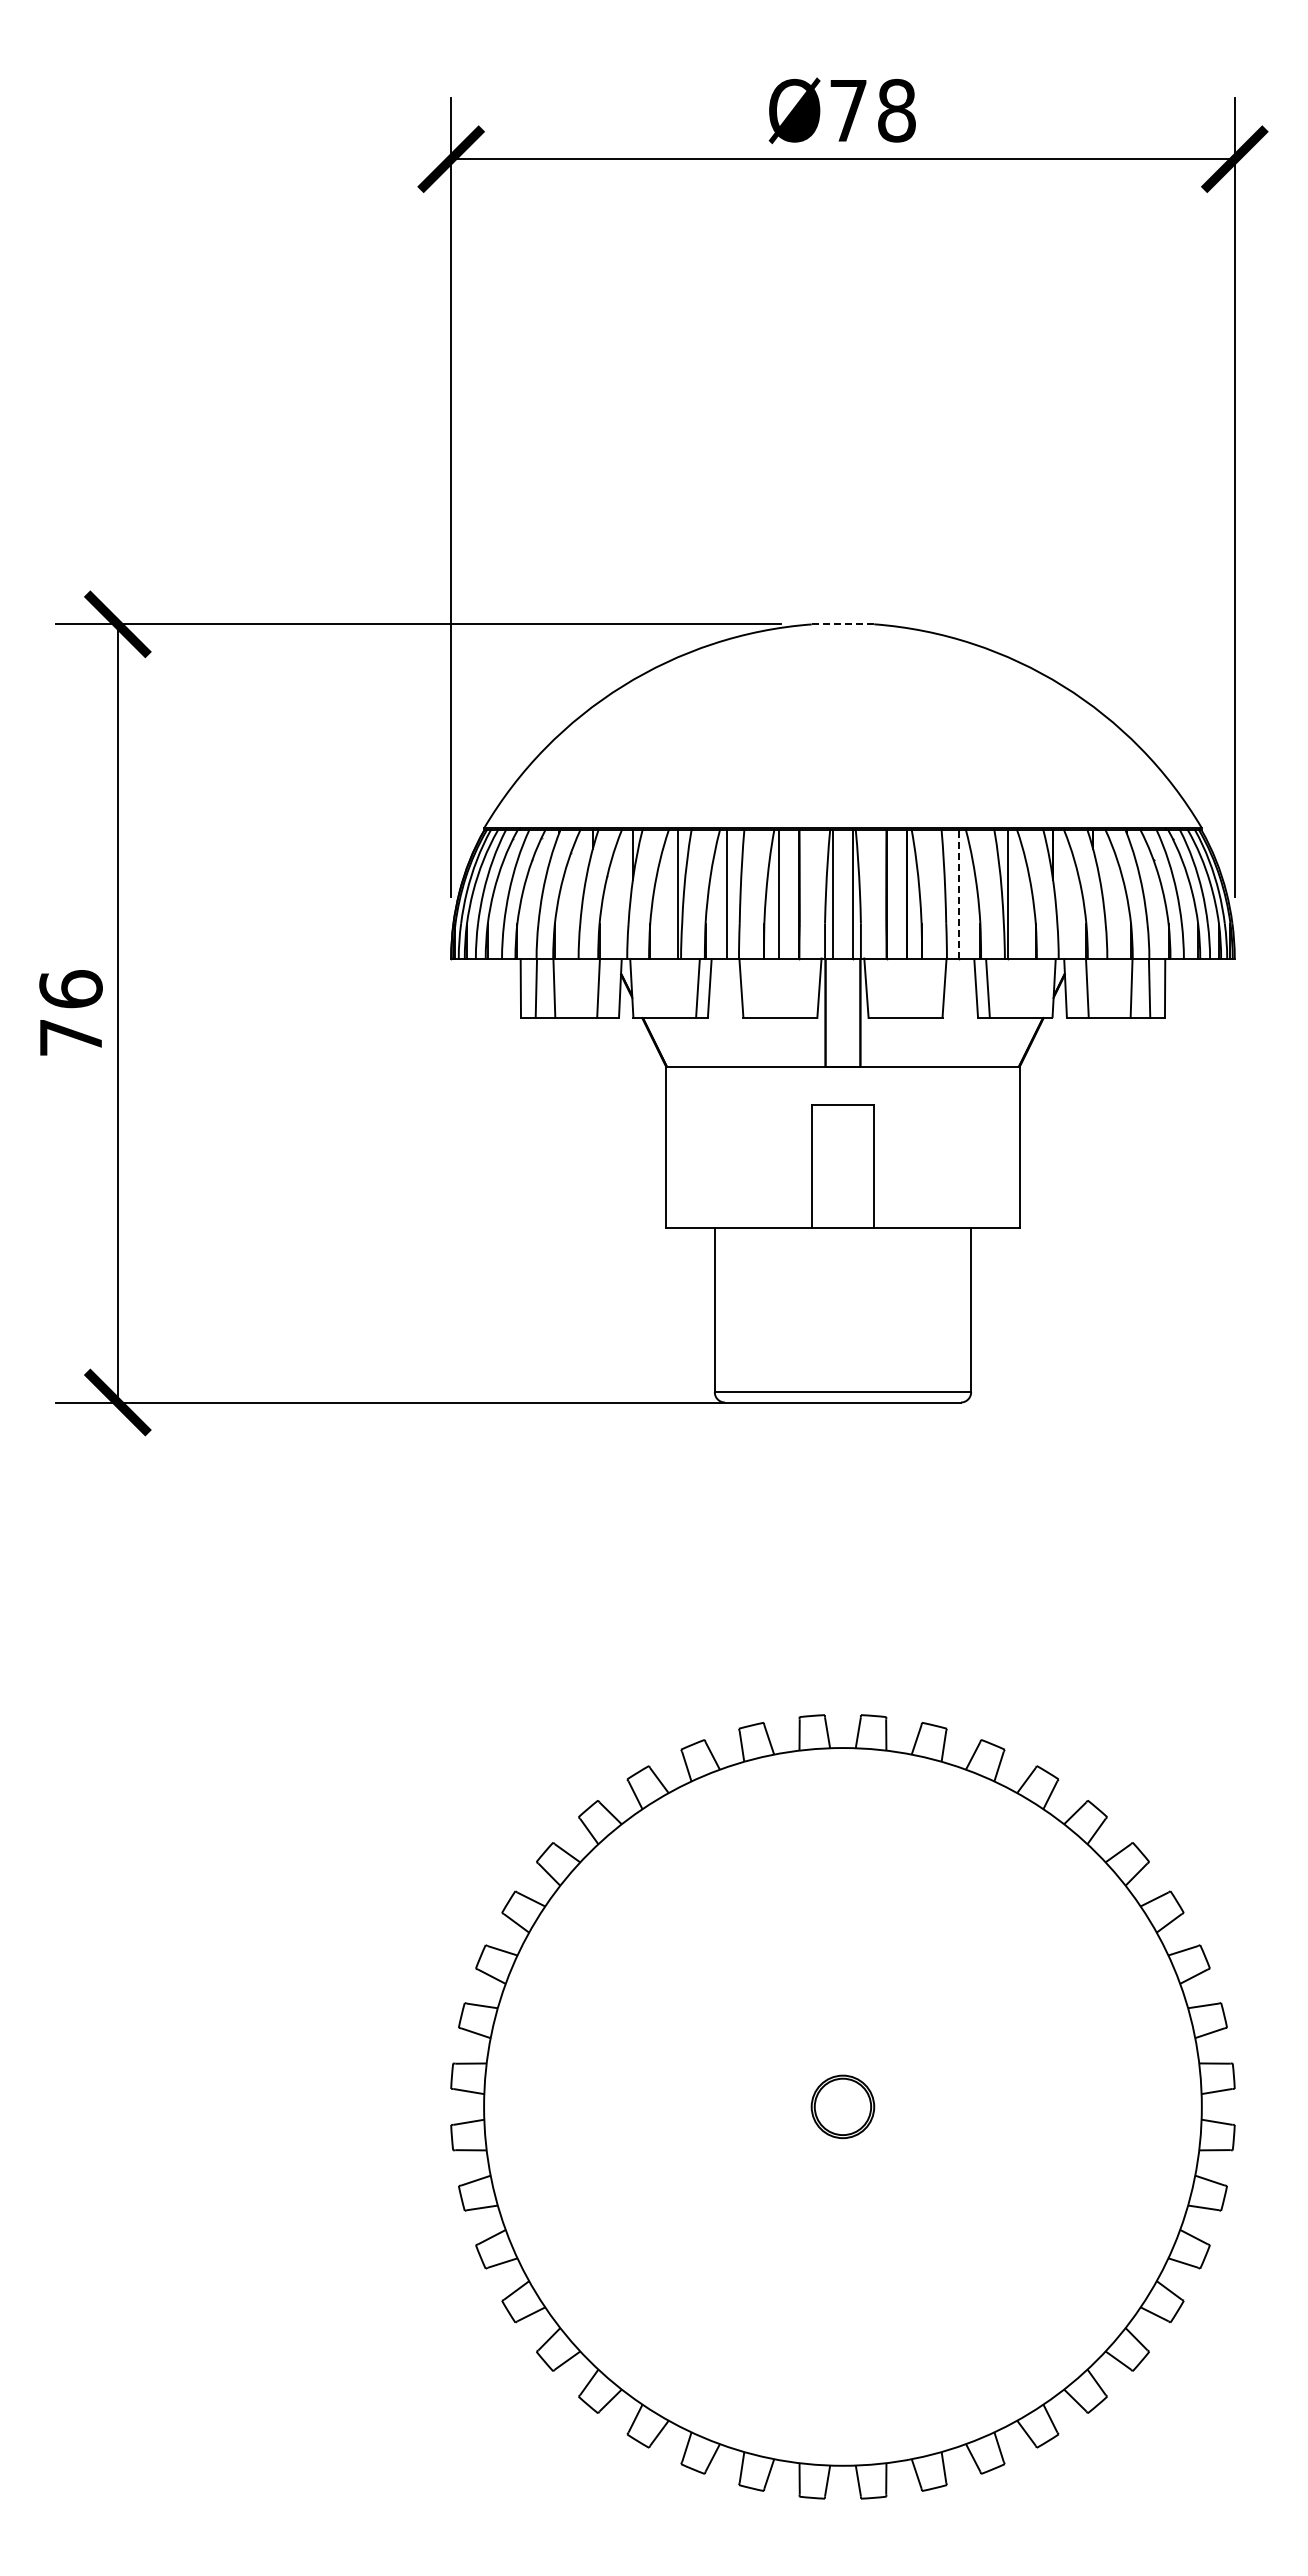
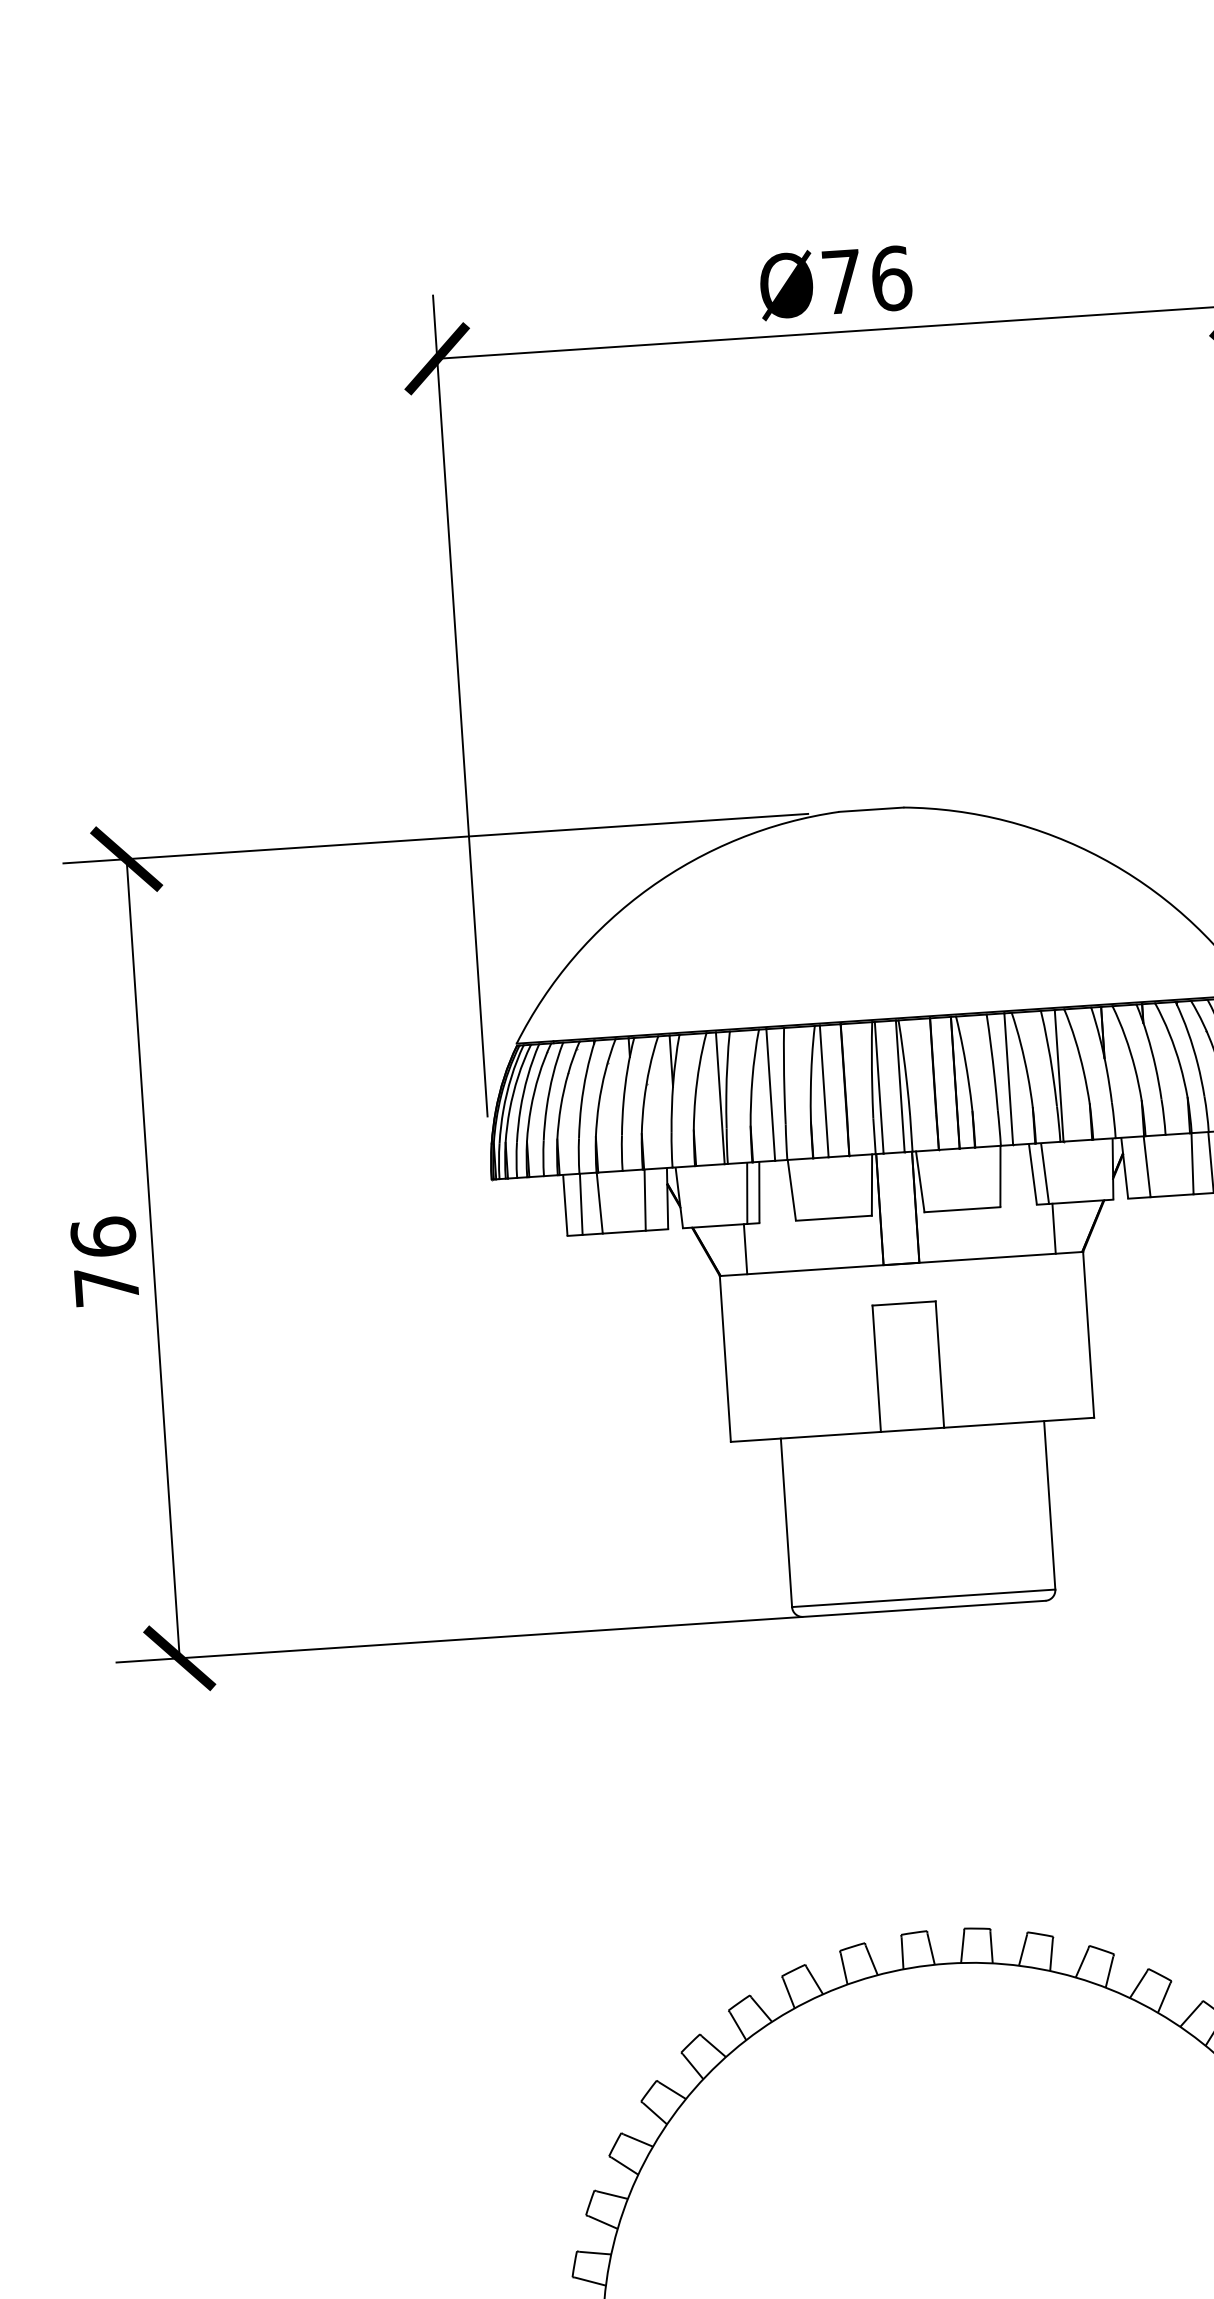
text: (897, 110) -> (892, 278), Ø78 -> Ø76
line: (842, 624) -> (870, 809), dashed -> solid
line: (958, 893) -> (1008, 1078), dashed -> solid
line: (692, 1042) -> (745, 1249), added
line: (993, 1042) -> (1054, 1228), added

